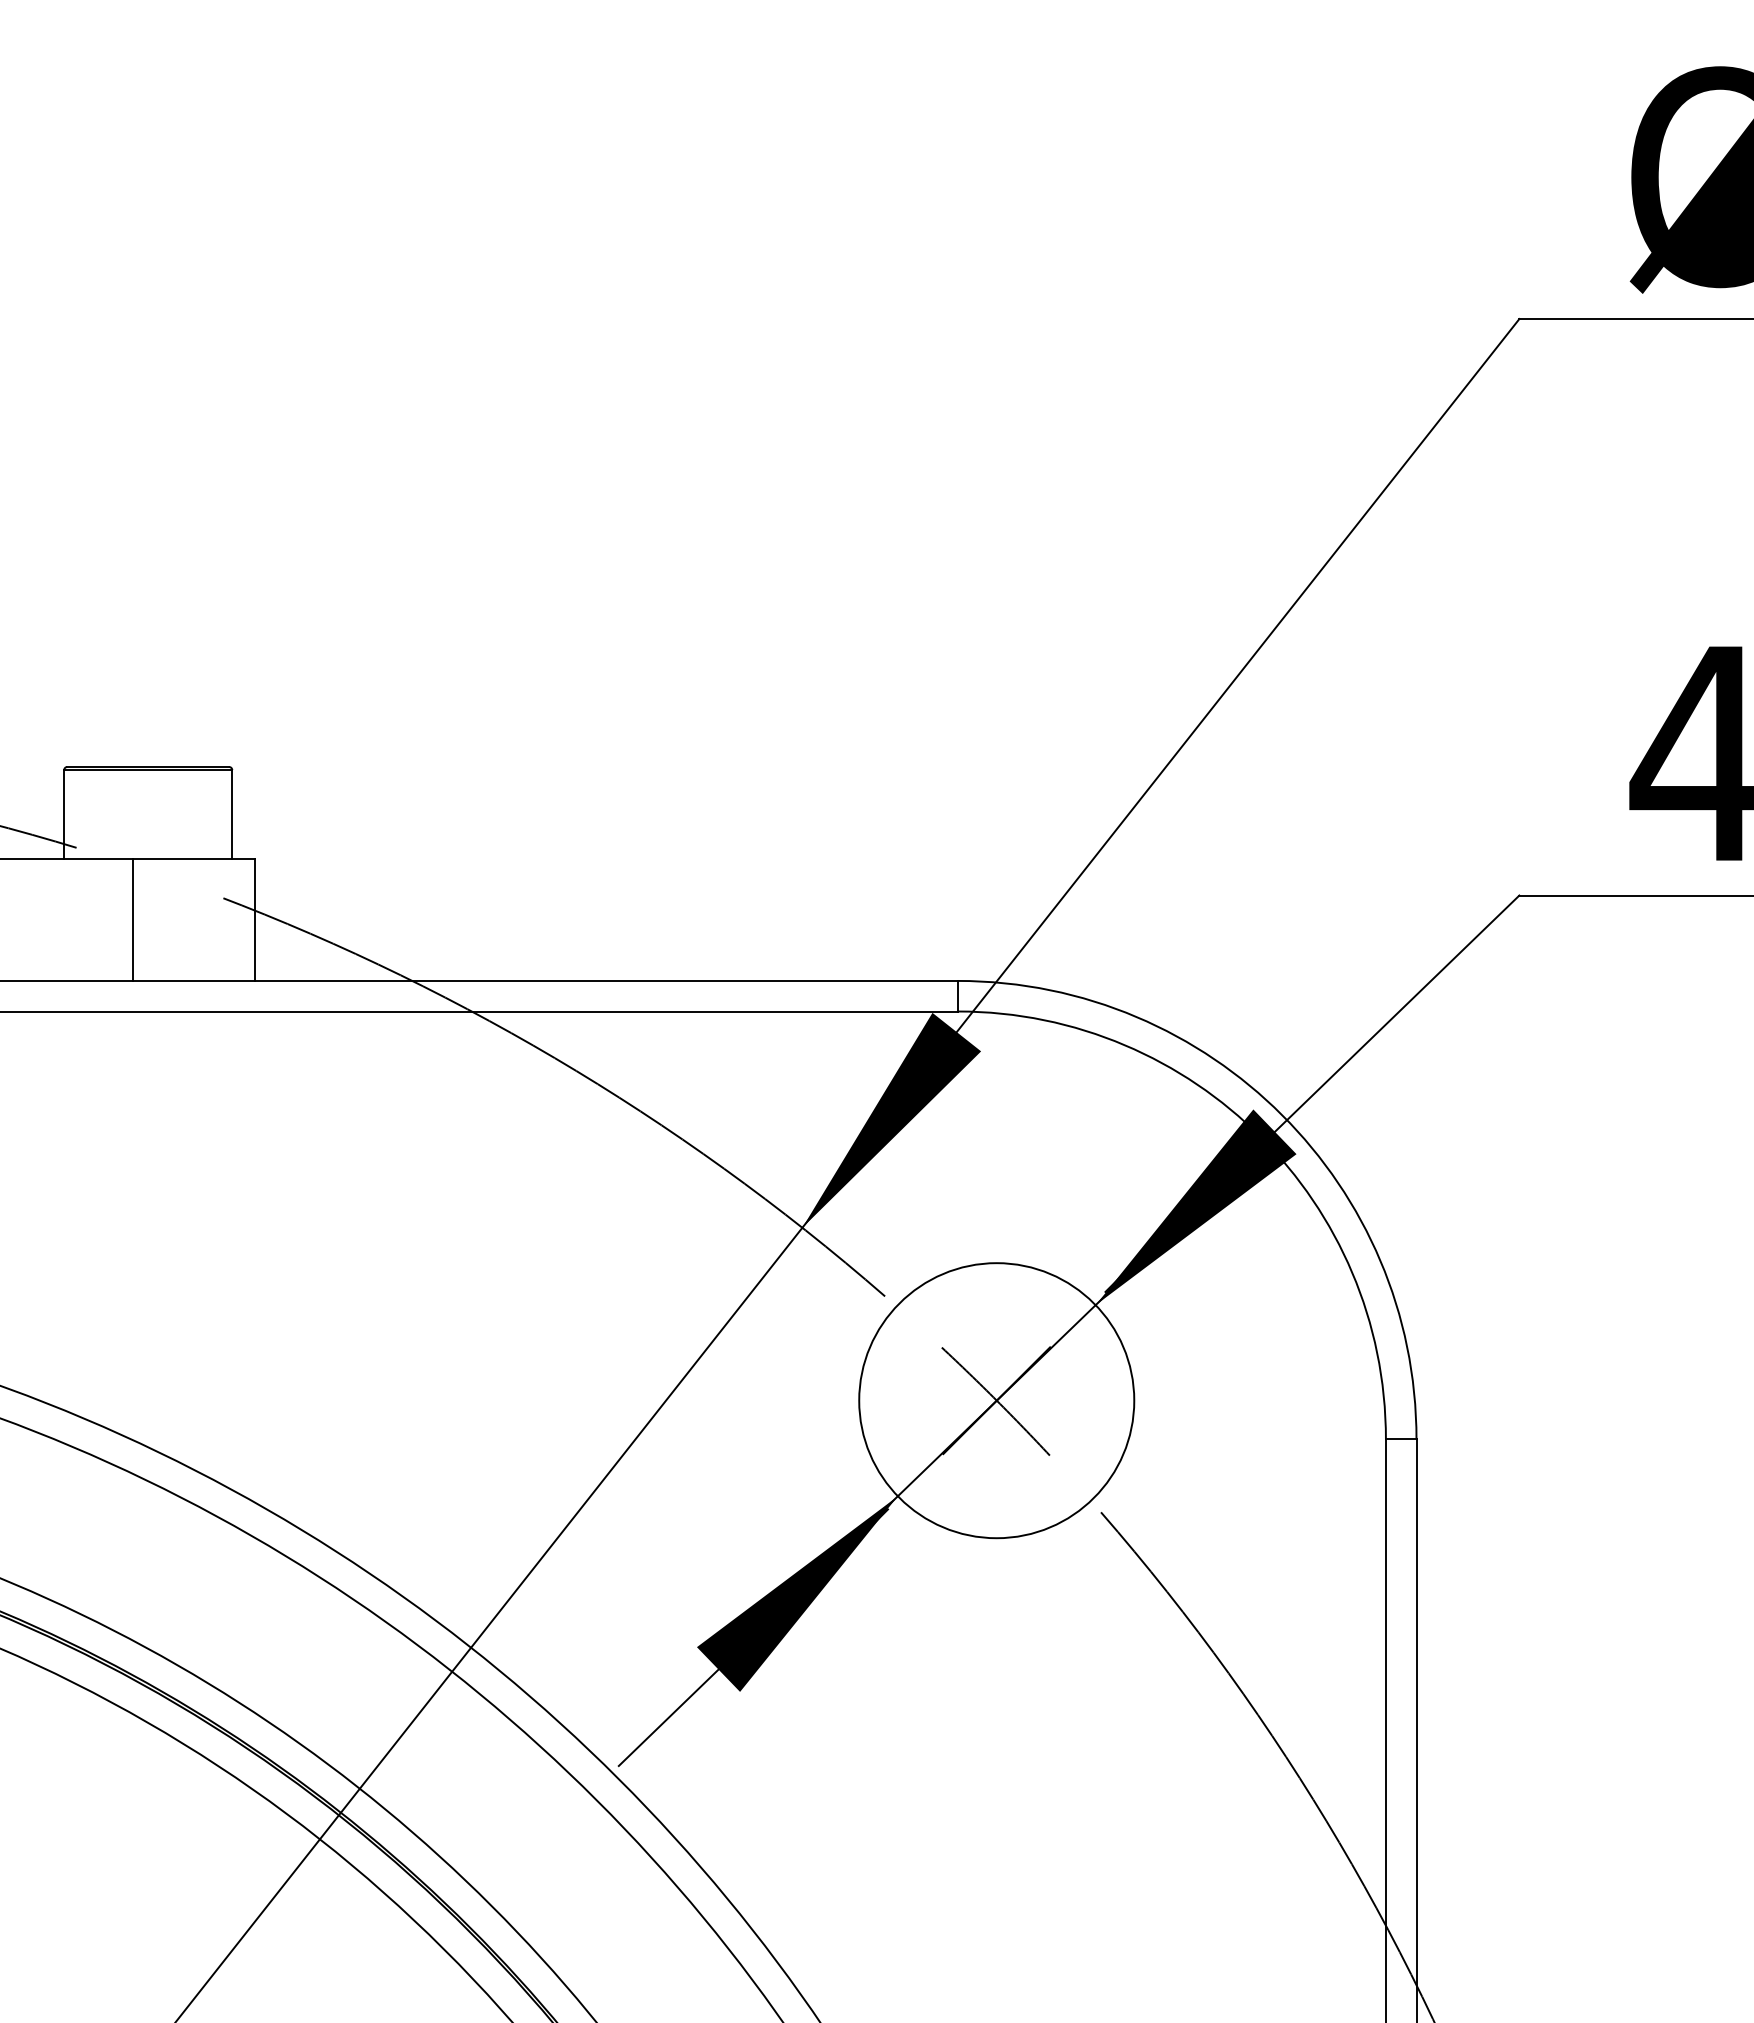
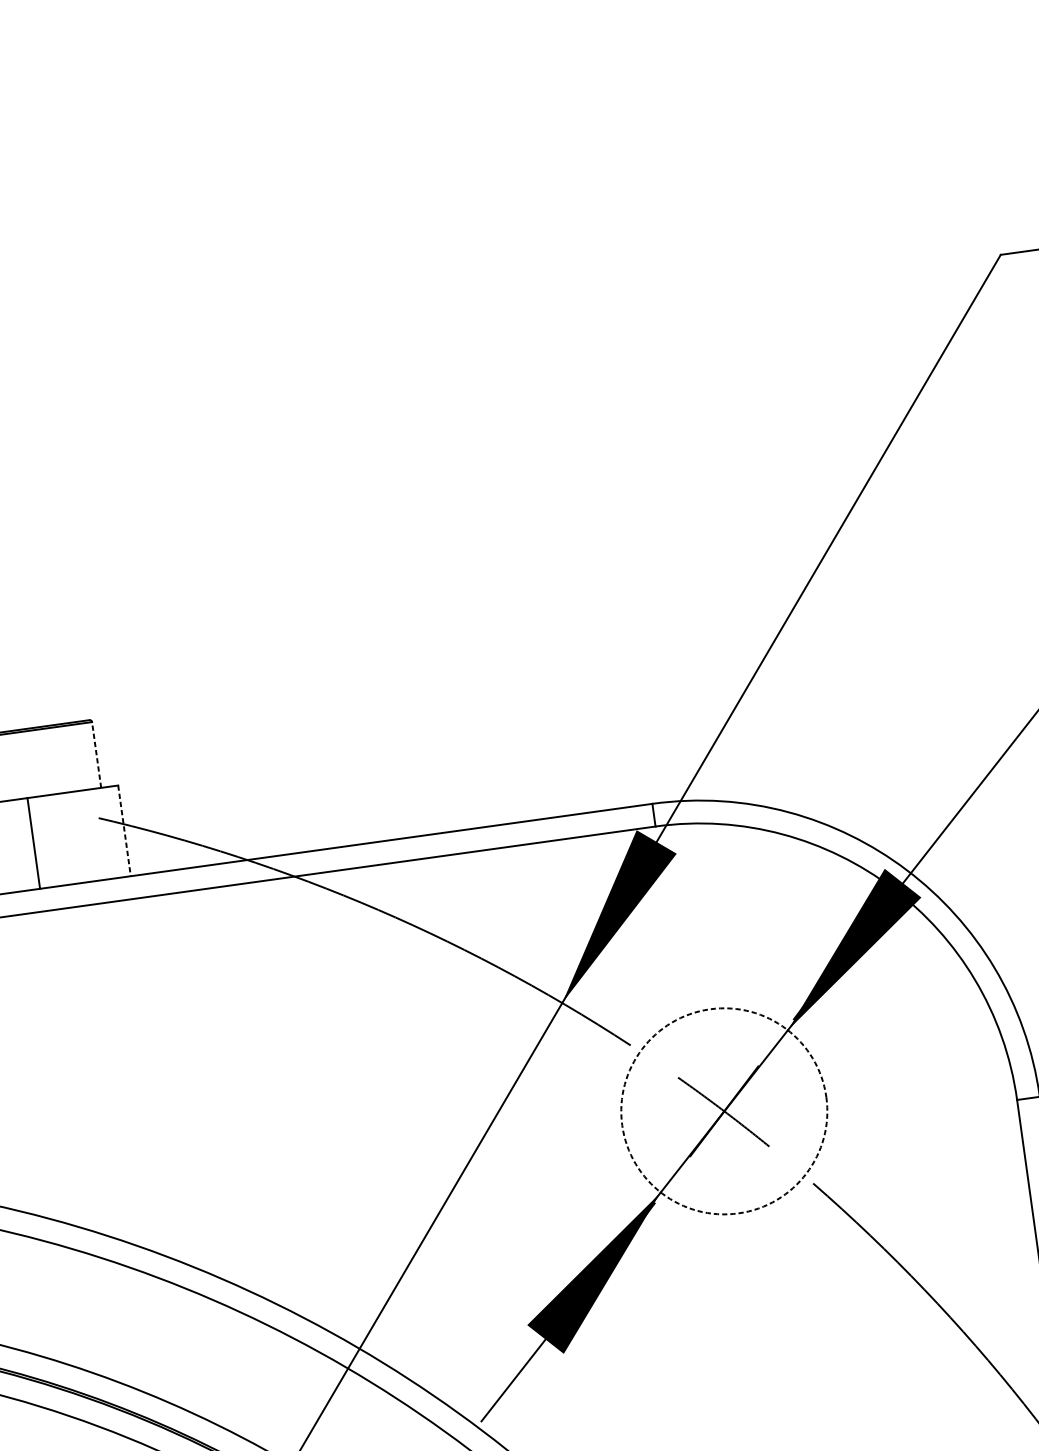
line: (232, 813) -> (96, 754), solid -> dashed
line: (255, 920) -> (124, 831), solid -> dashed
circle: (996, 1400) -> (724, 1111), solid -> dashed

